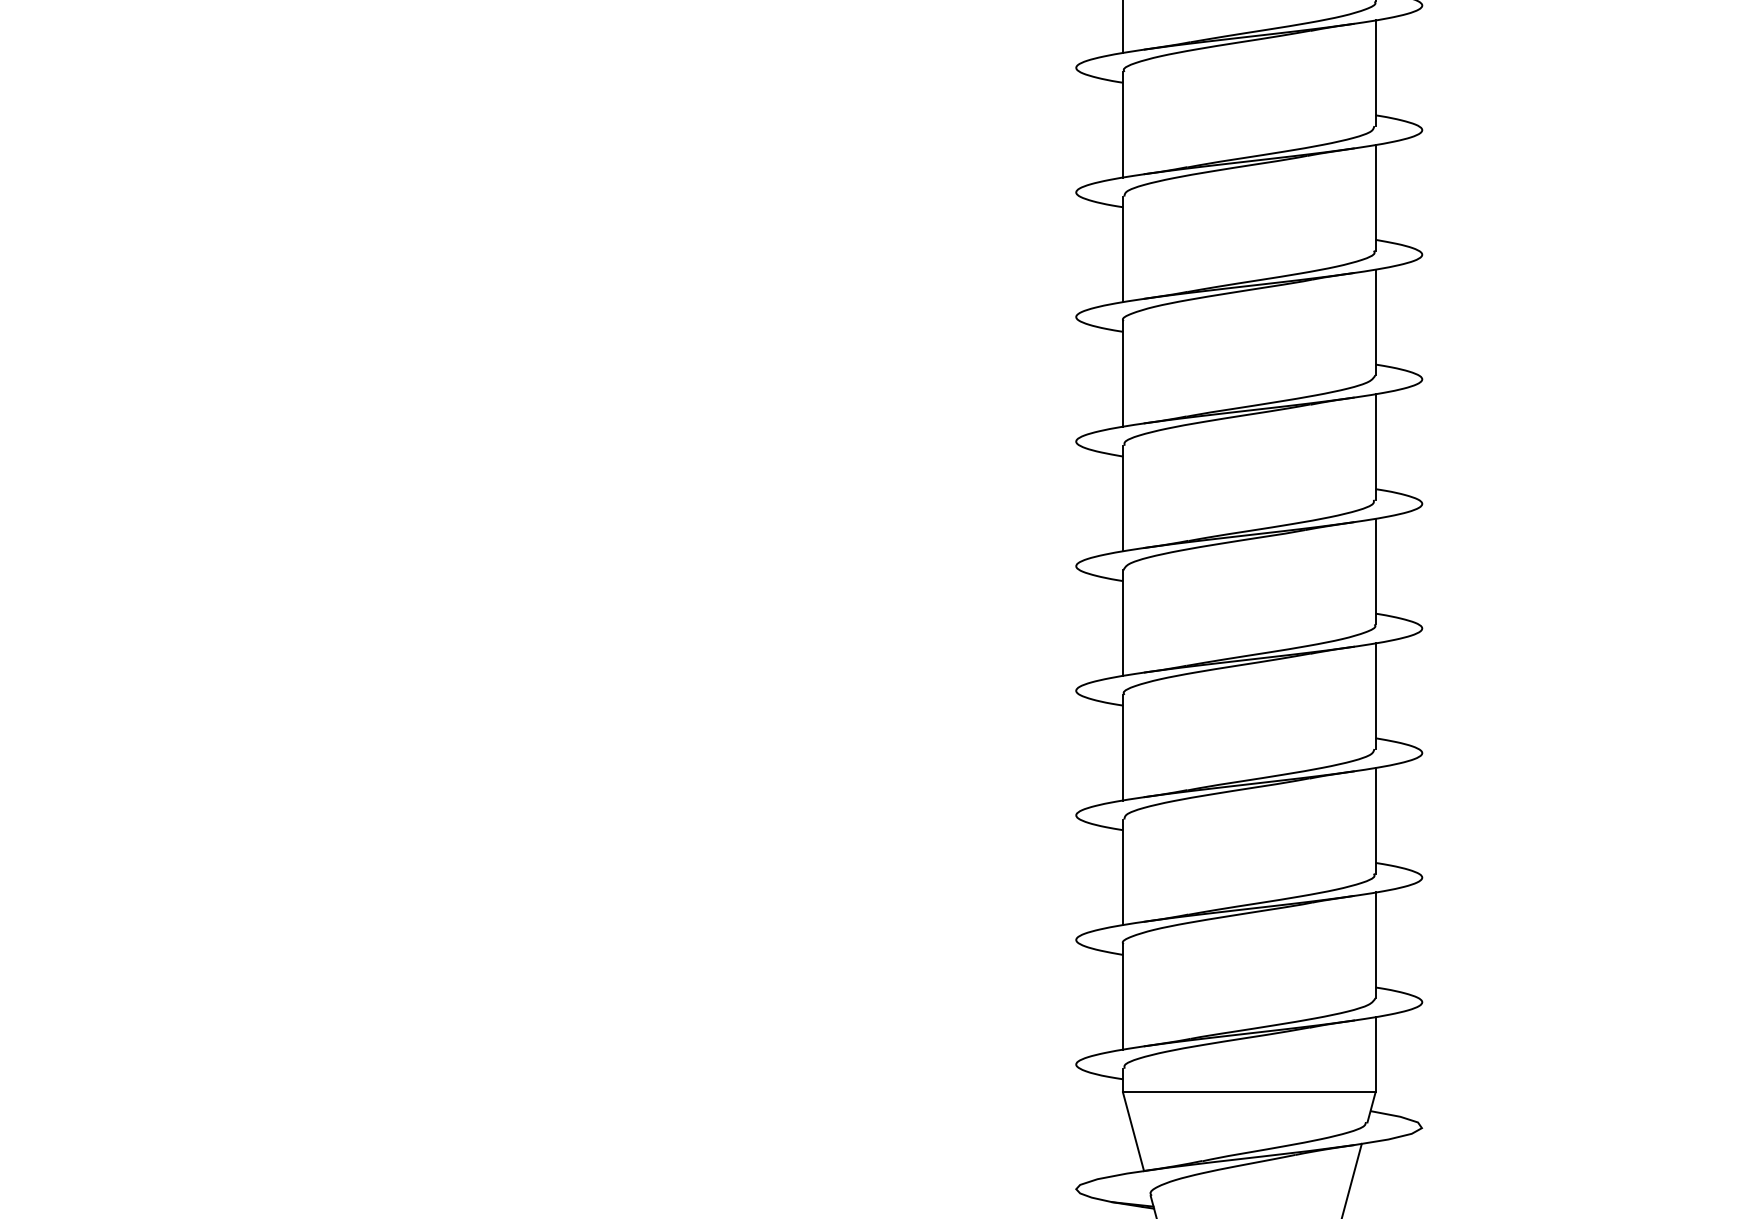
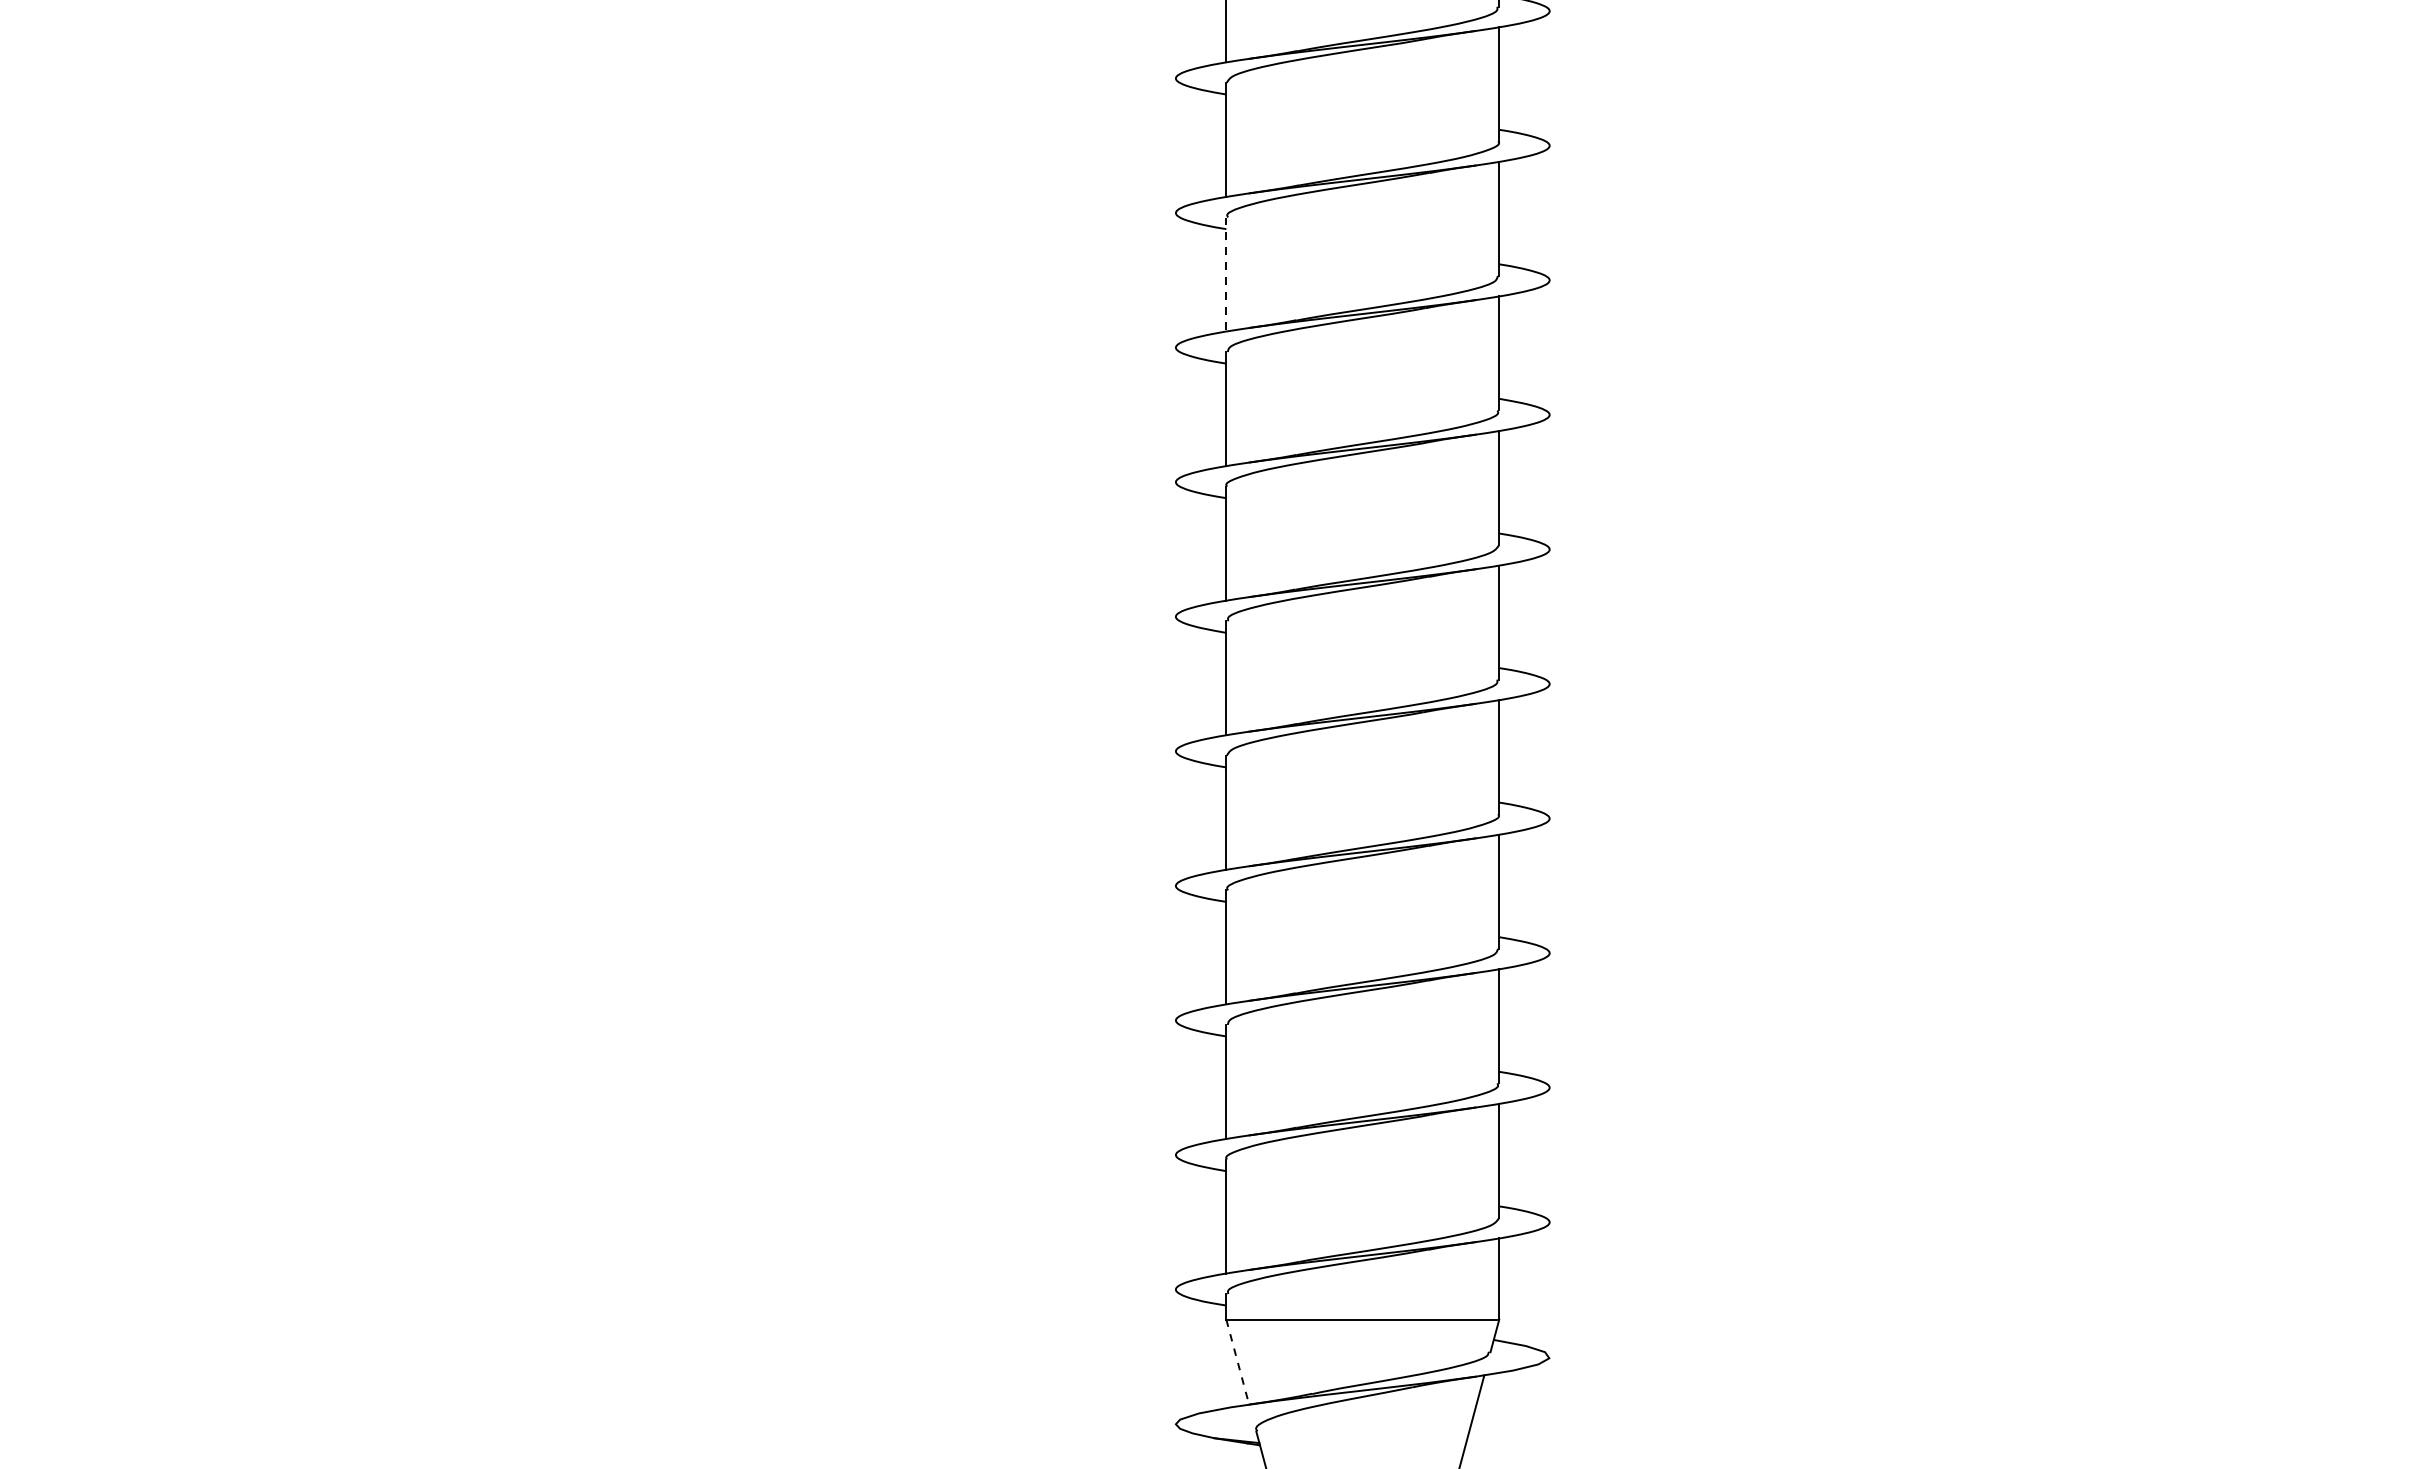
line: (1123, 125) -> (1226, 275), solid -> dashed
line: (1133, 1132) -> (1237, 1362), solid -> dashed

